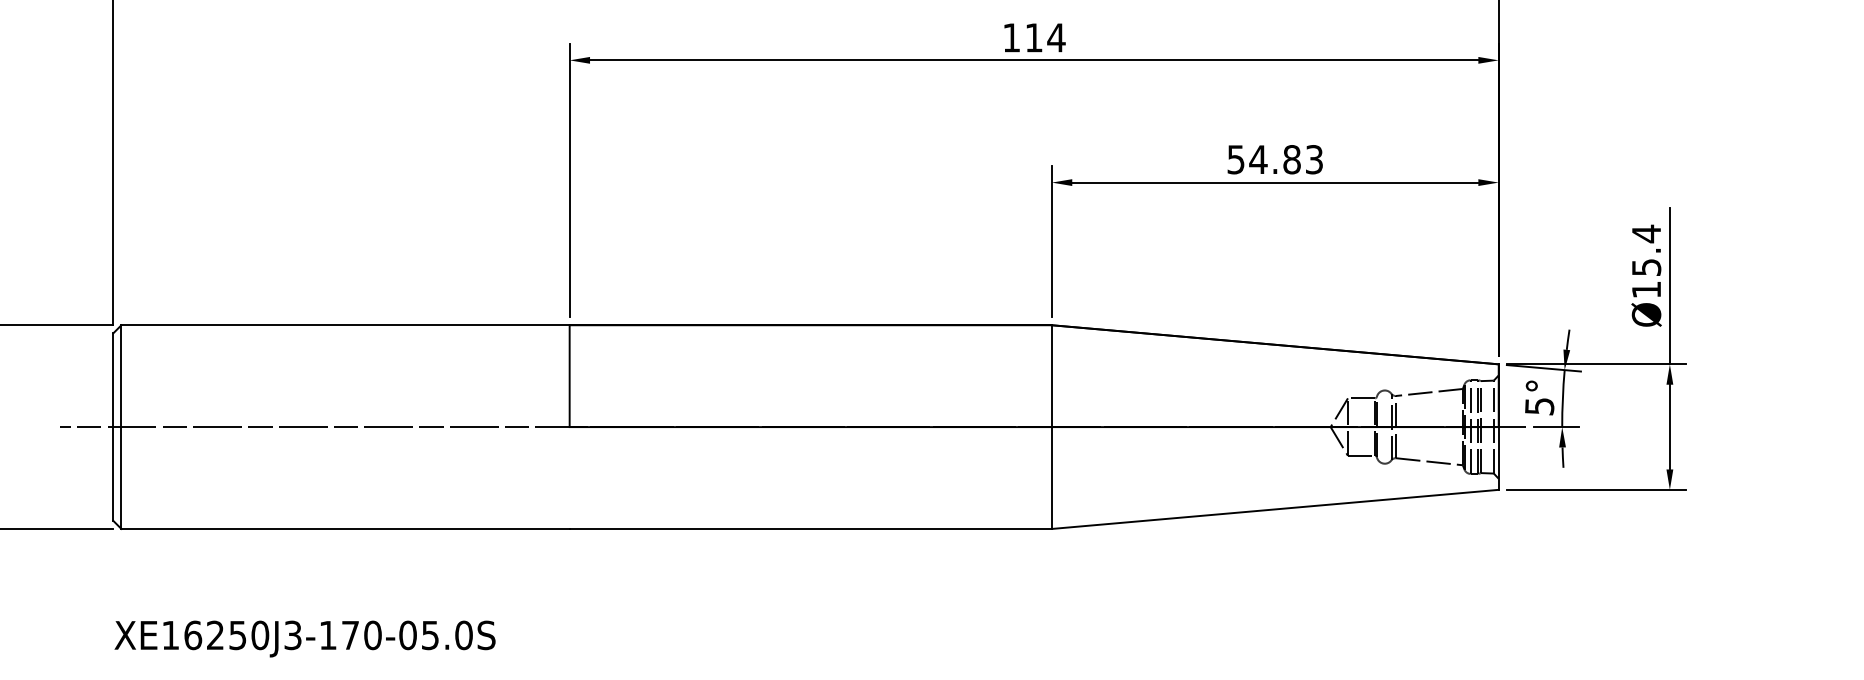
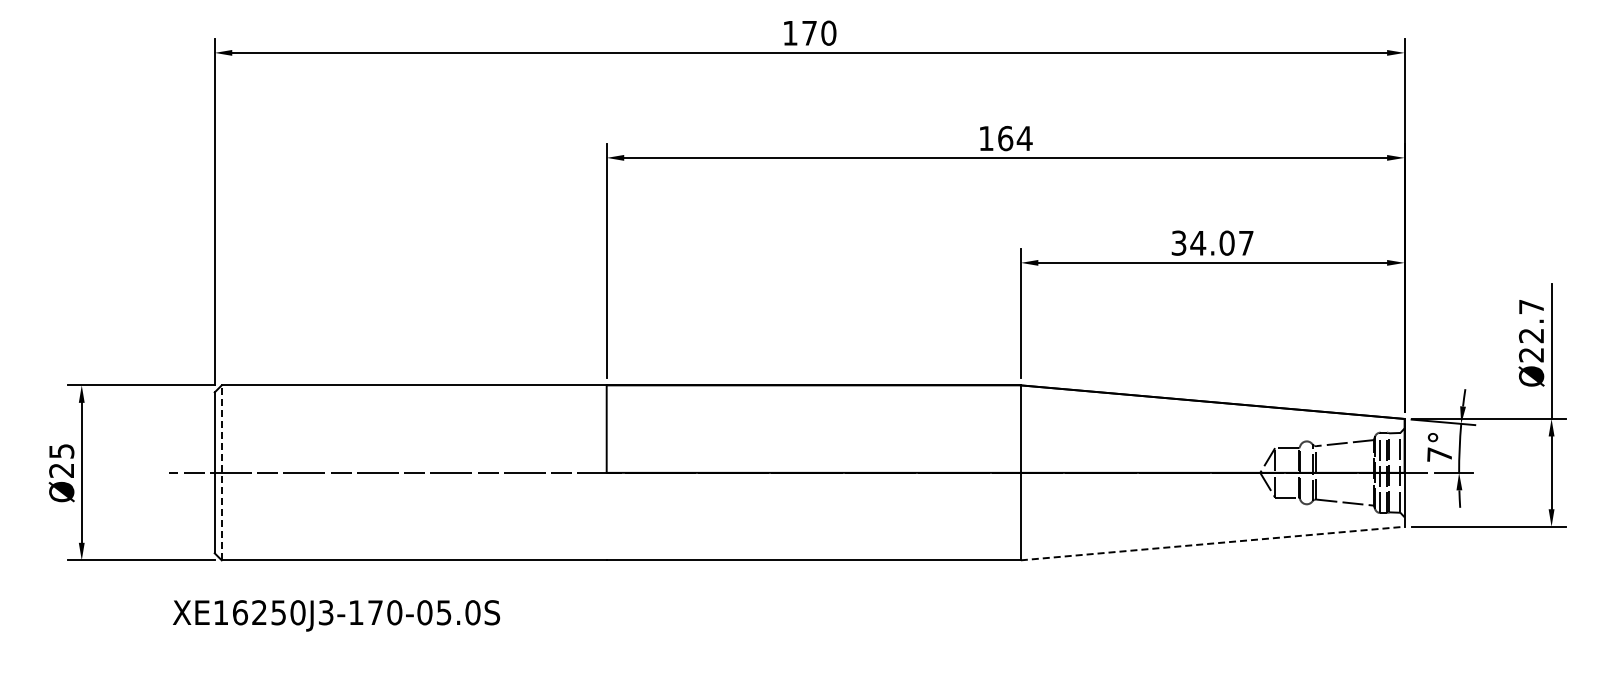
text: (1034, 37) -> (1005, 138), 114 -> 164
text: (1275, 158) -> (1212, 242), 54.83 -> 34.07
text: (1646, 261) -> (1531, 330), Ø15.4 -> Ø22.7
text: (1539, 405) -> (1439, 454), 5° -> 7°
line: (121, 426) -> (221, 472), solid -> dashed
line: (1275, 509) -> (1212, 543), solid -> dashed
text: (305, 638) -> (336, 615), moved

